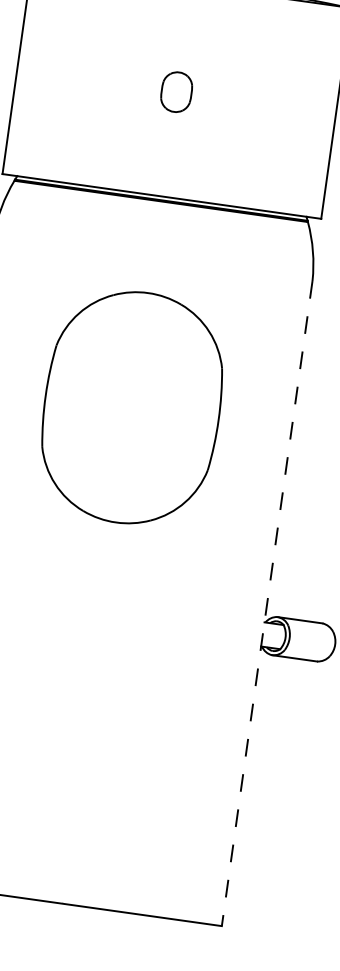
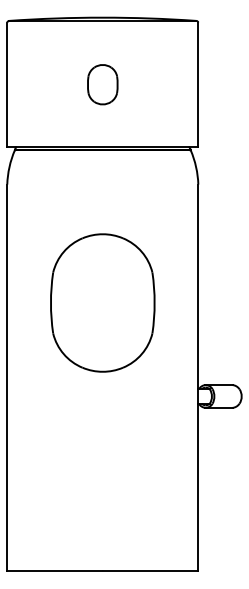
part: (176, 91) -> (102, 84), size x1.67
part: (131, 406) -> (102, 302), moved
line: (267, 604) -> (198, 378), dashed -> solid

